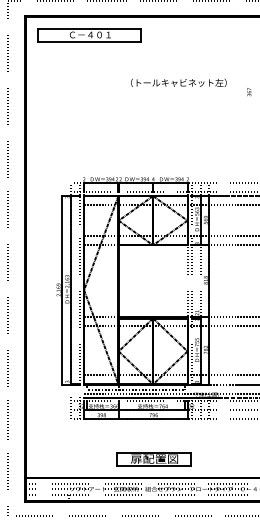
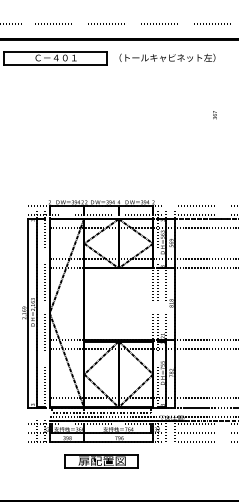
text: (178, 82) -> (167, 57), moved
part: (153, 459) -> (101, 461), moved

